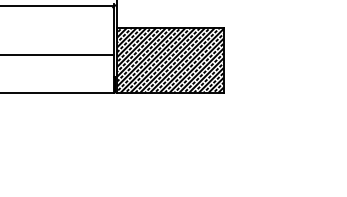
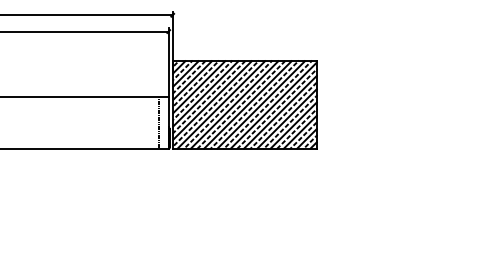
line: (107, 74) -> (159, 123), added

